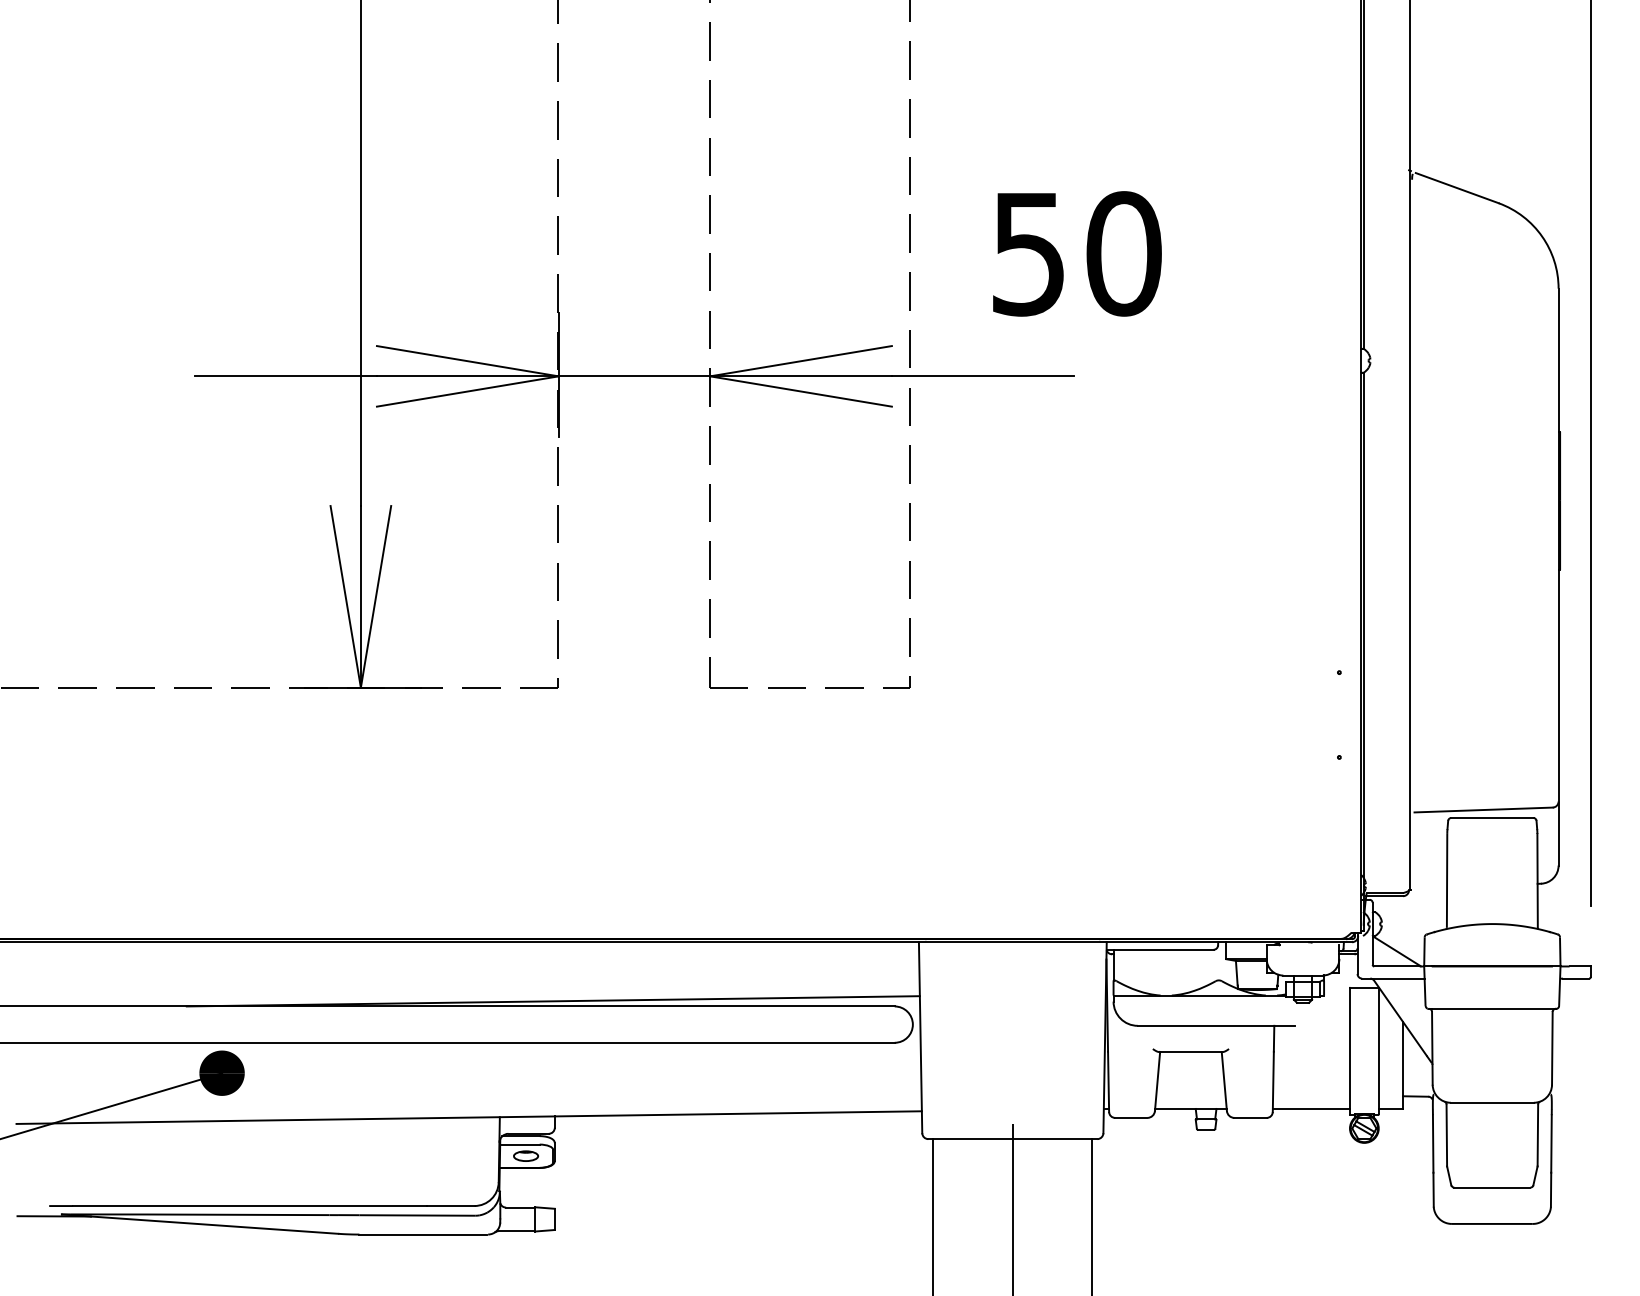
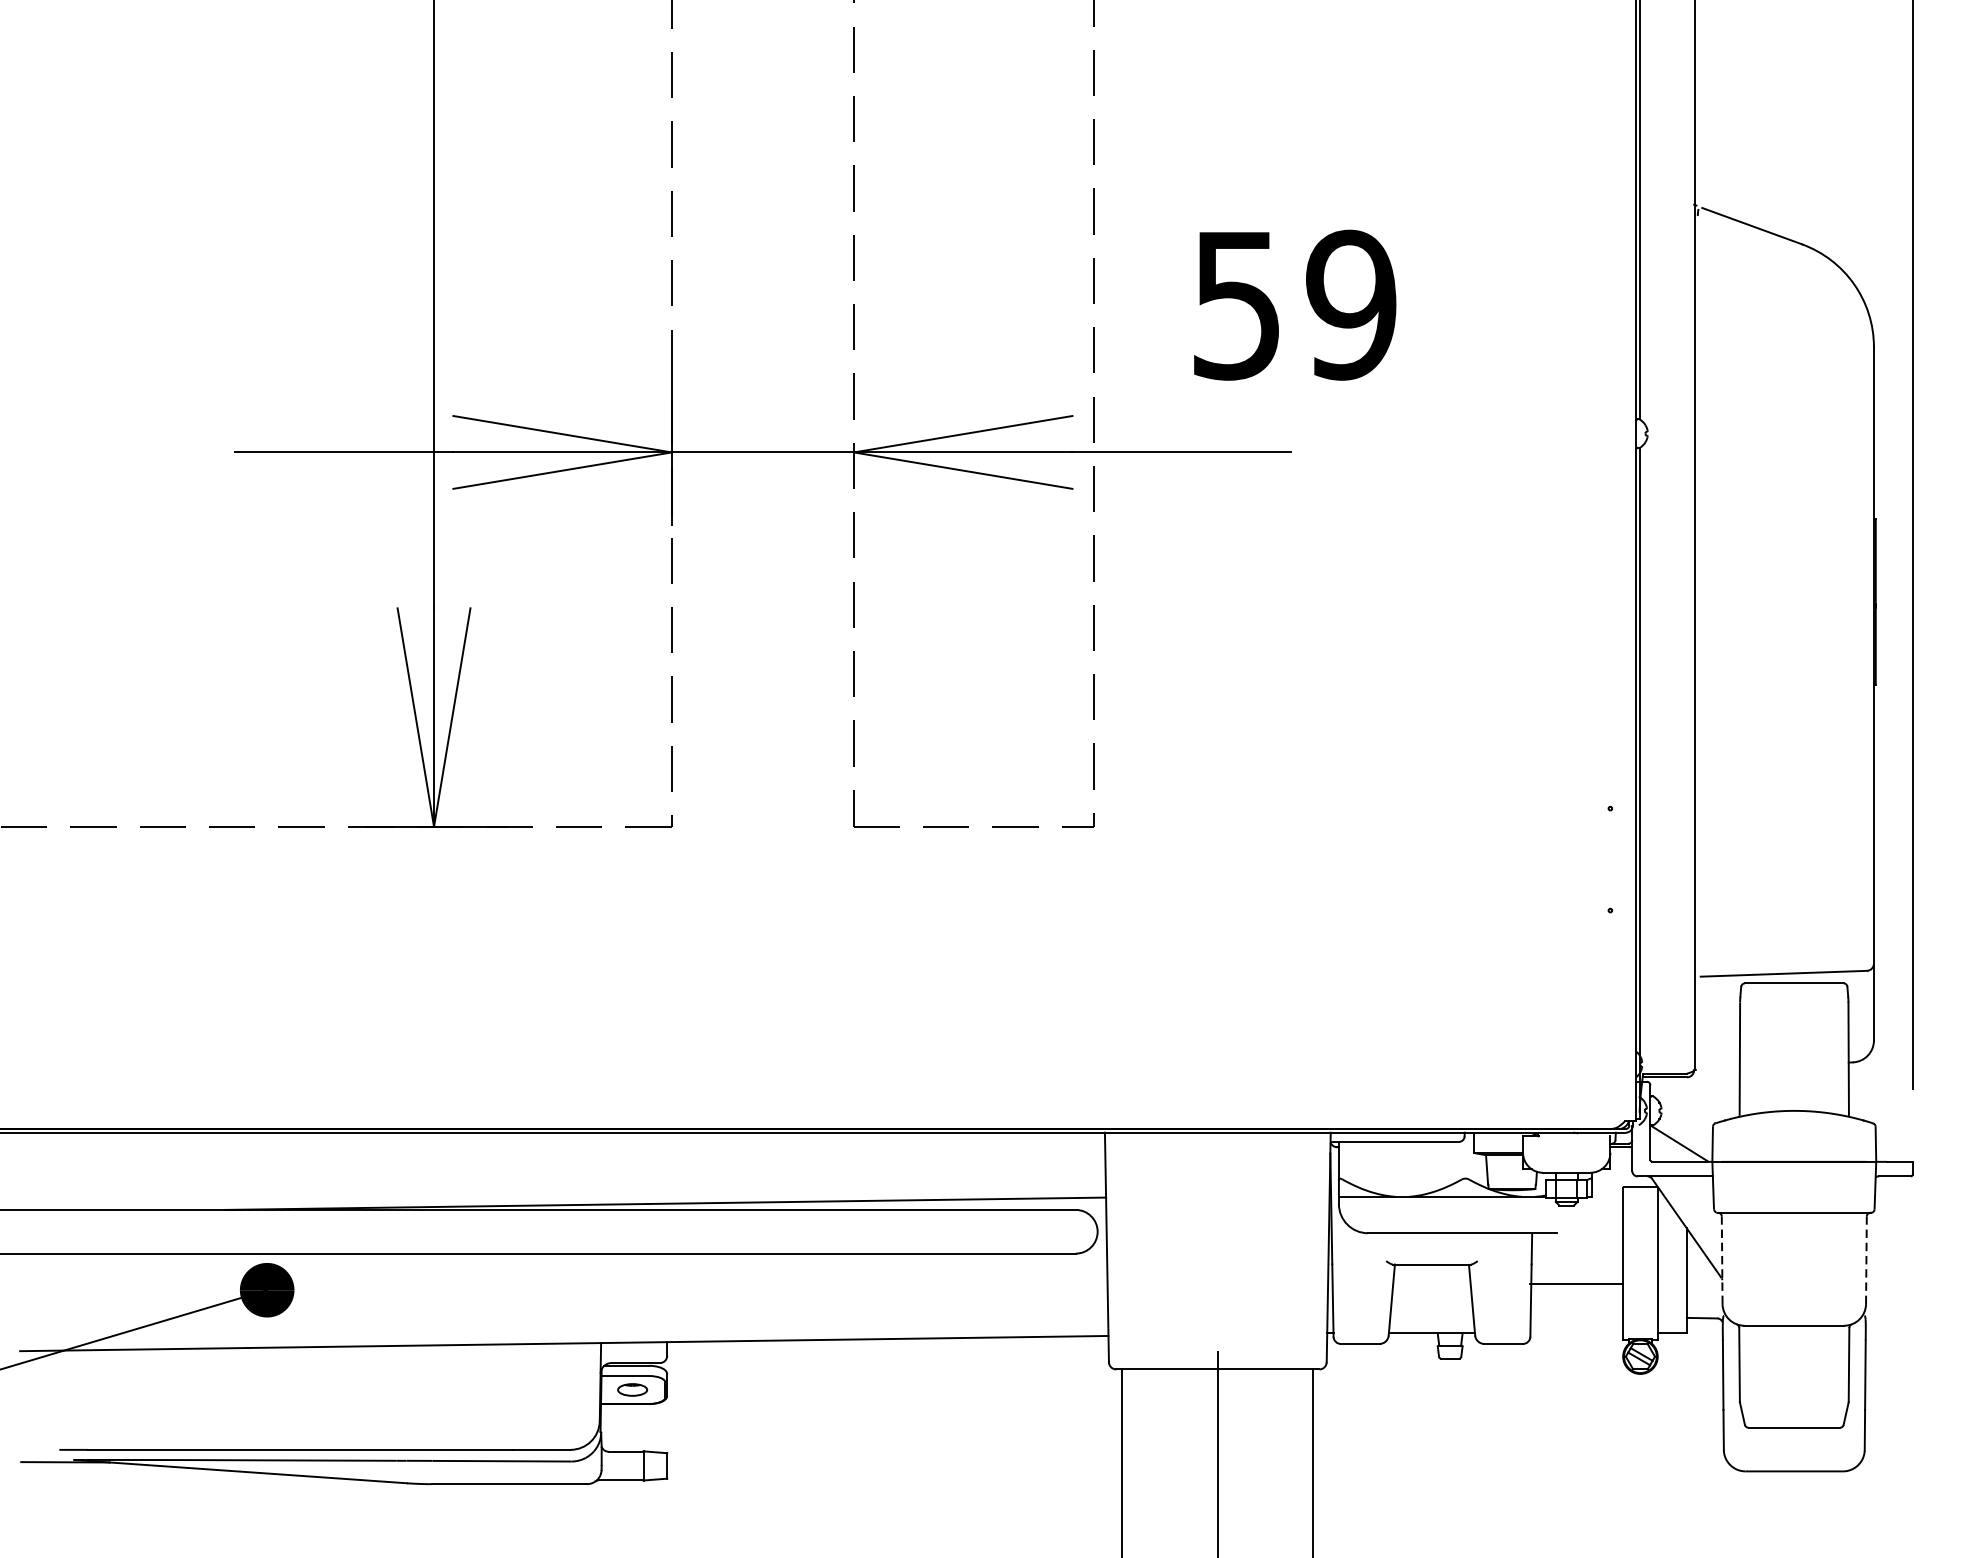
text: (1123, 253) -> (1350, 304), 50 -> 59
line: (1432, 1047) -> (1722, 1259), solid -> dashed
line: (1552, 1047) -> (1866, 1259), solid -> dashed
line: (1310, 1108) -> (1575, 1283), moved

